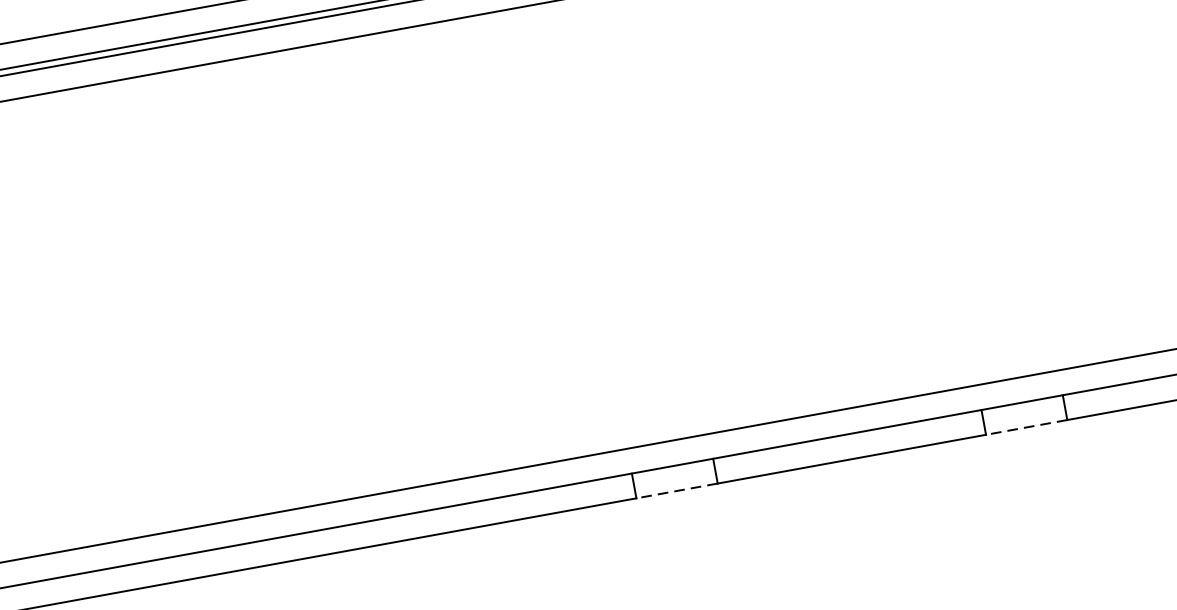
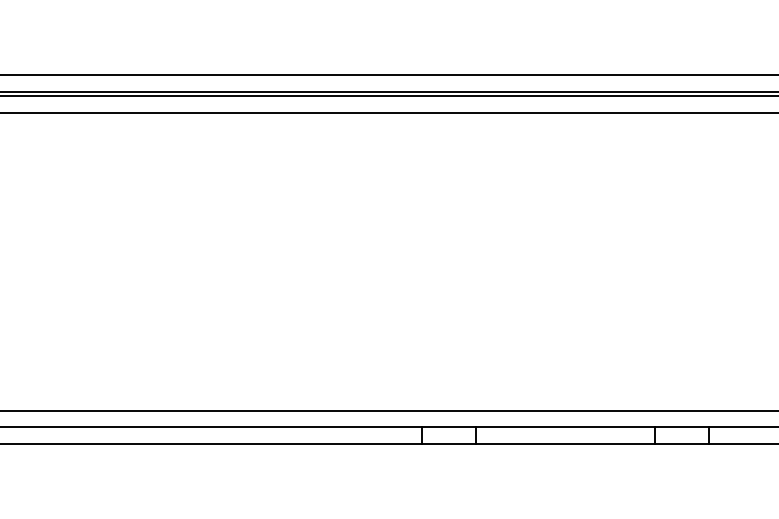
line: (1025, 427) -> (681, 443), dashed -> solid
line: (676, 490) -> (448, 443), dashed -> solid

